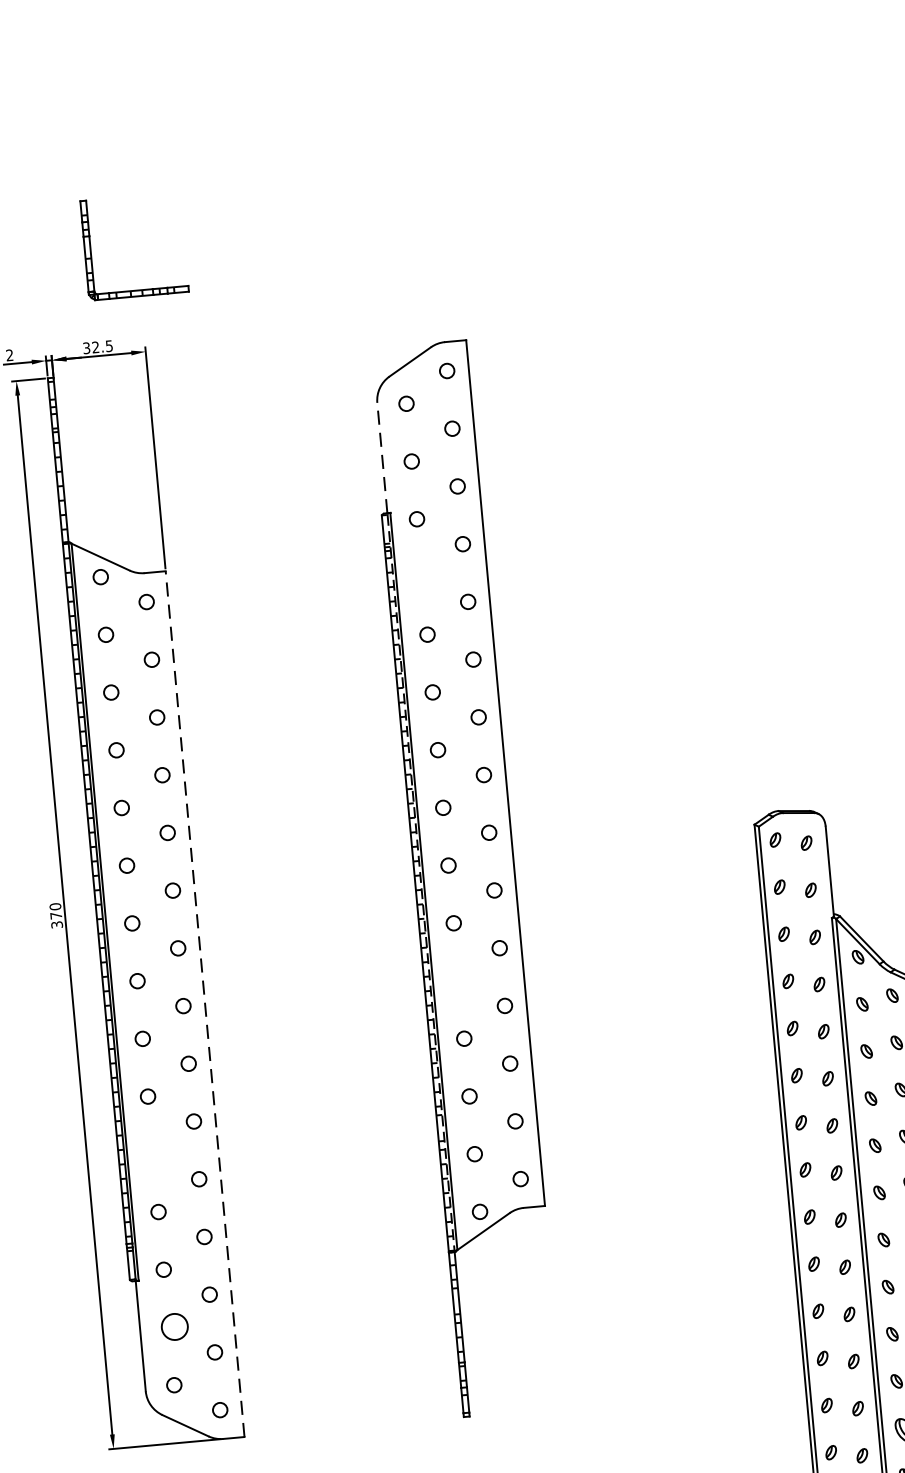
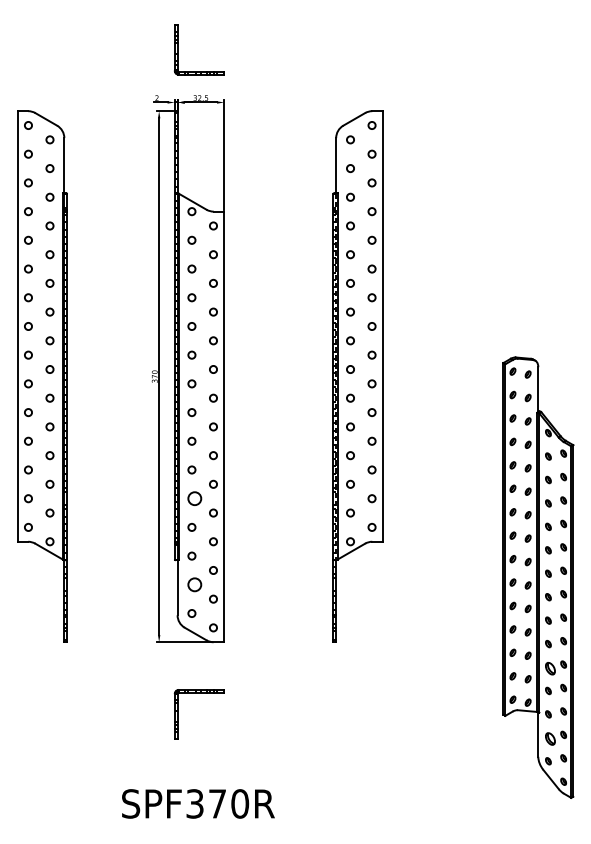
part: (92, 249) -> (178, 49), moved
line: (382, 457) -> (336, 165), dashed -> solid
circle: (422, 575) -> (350, 225), added
circle: (458, 980) -> (350, 426), added
line: (205, 1003) -> (224, 426), dashed -> solid
circle: (158, 1153) -> (194, 498), added

